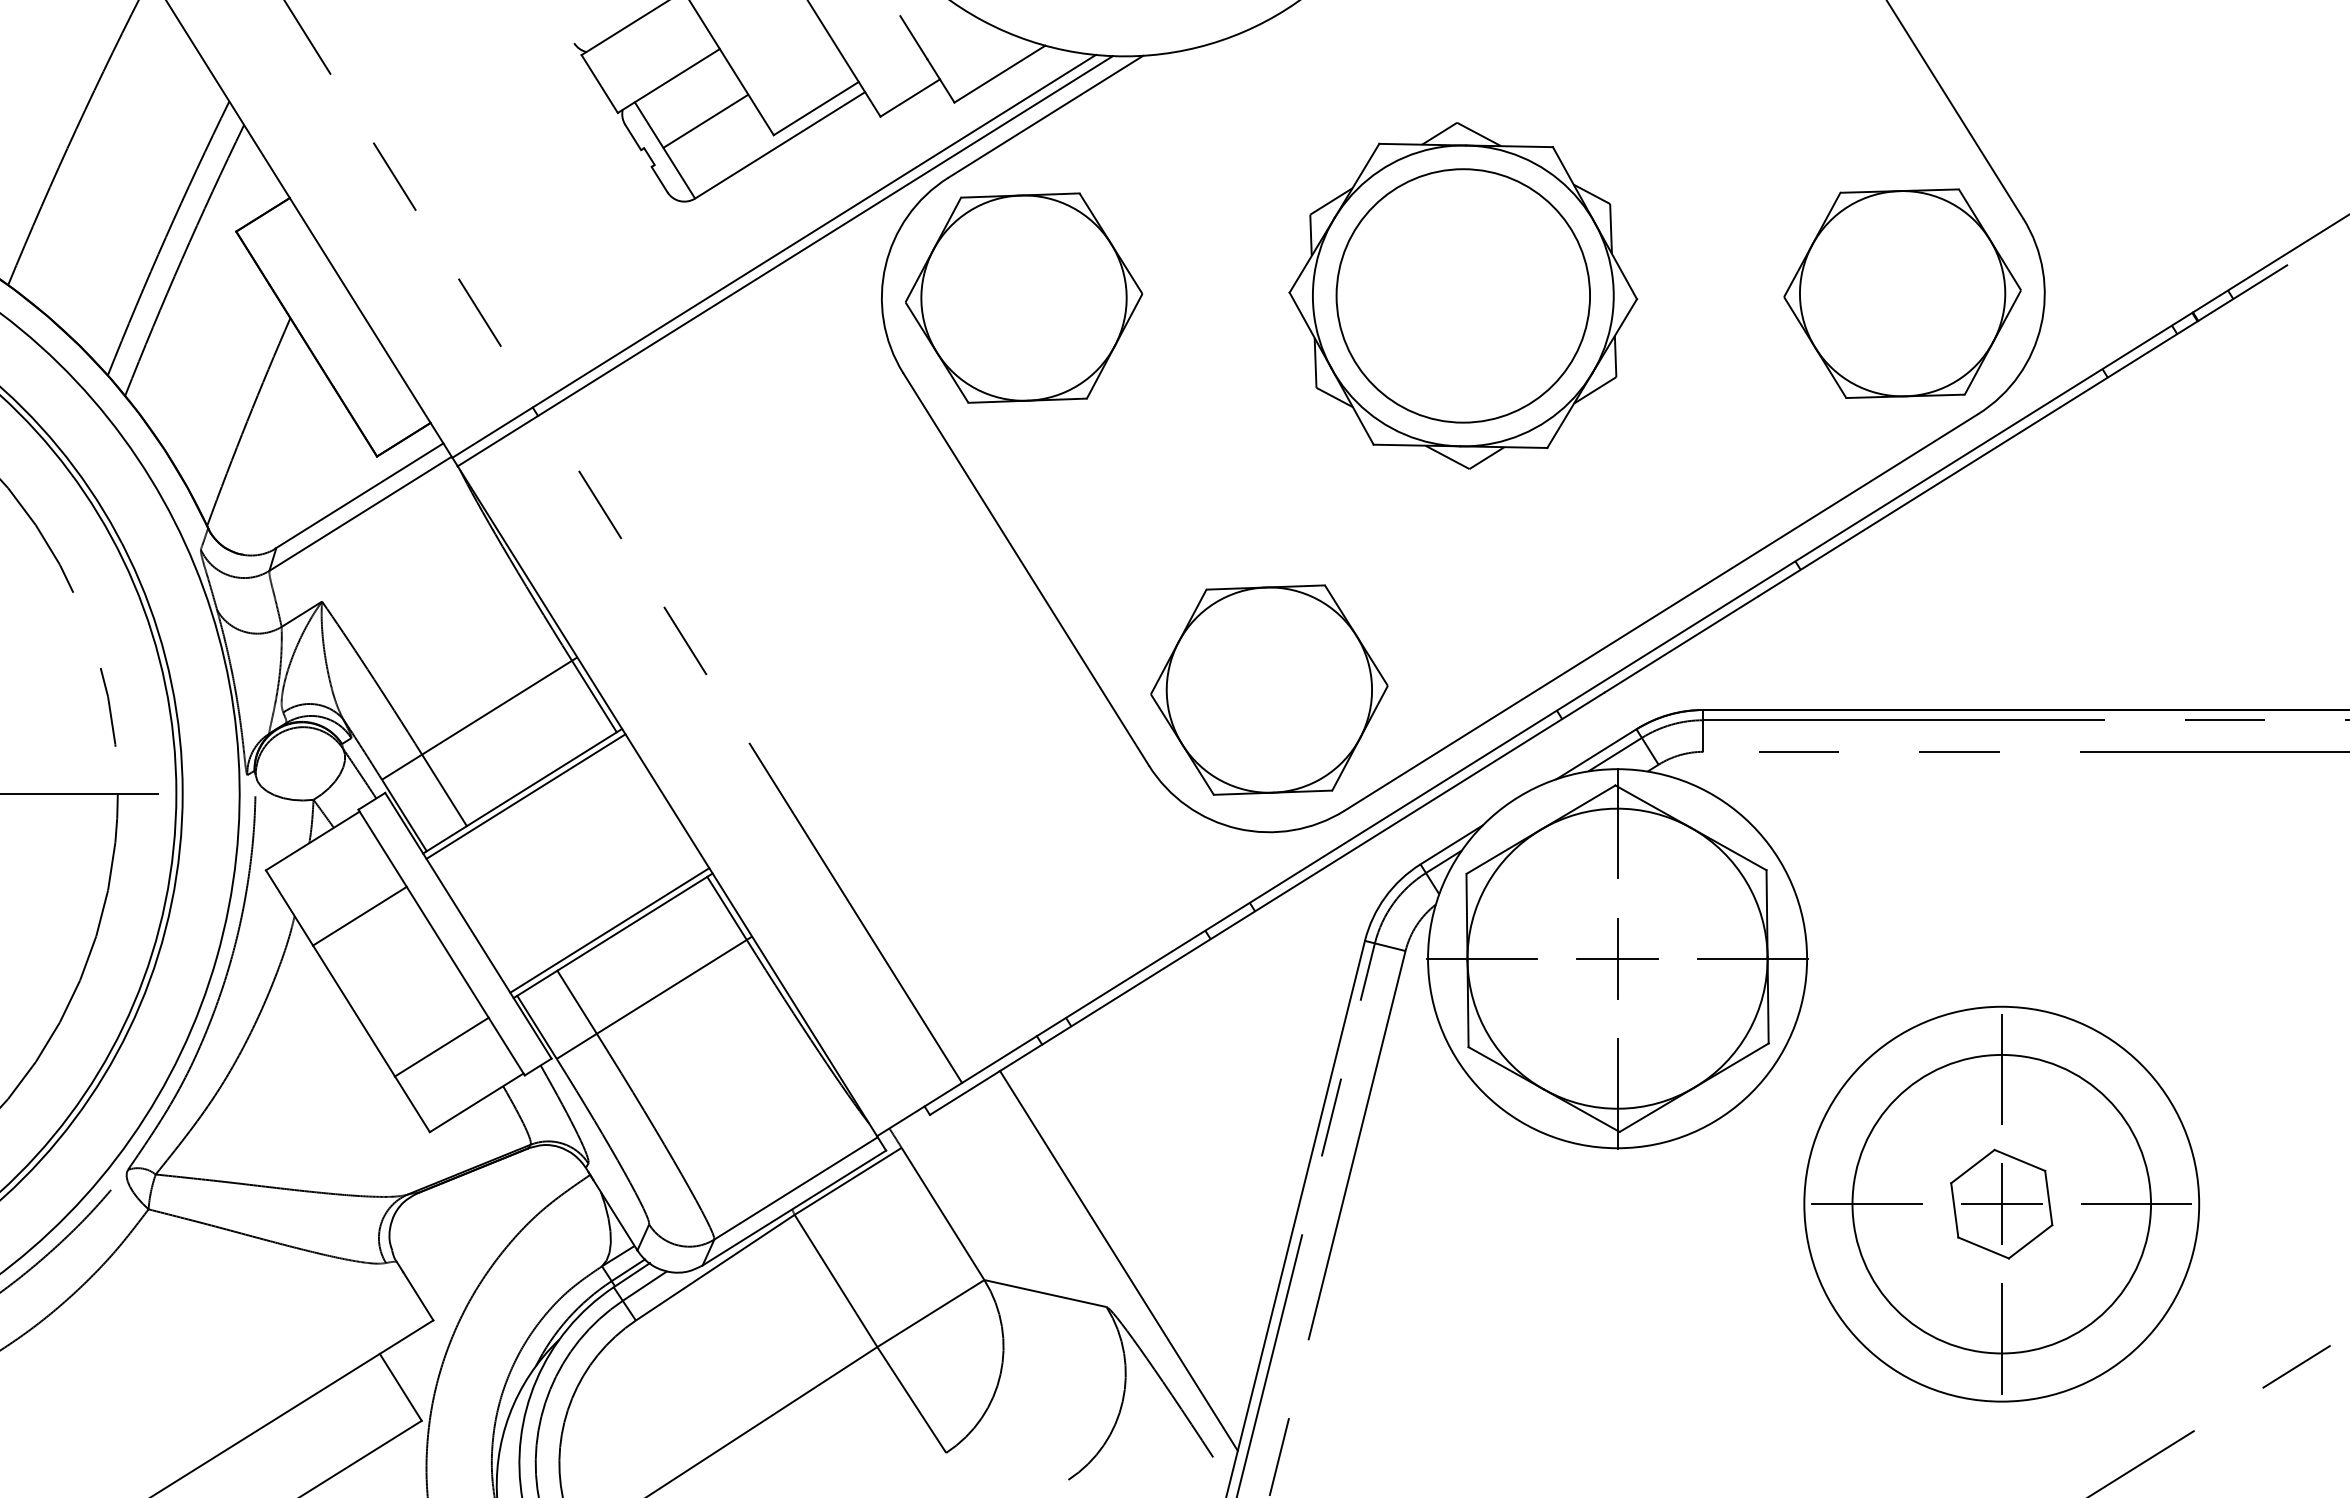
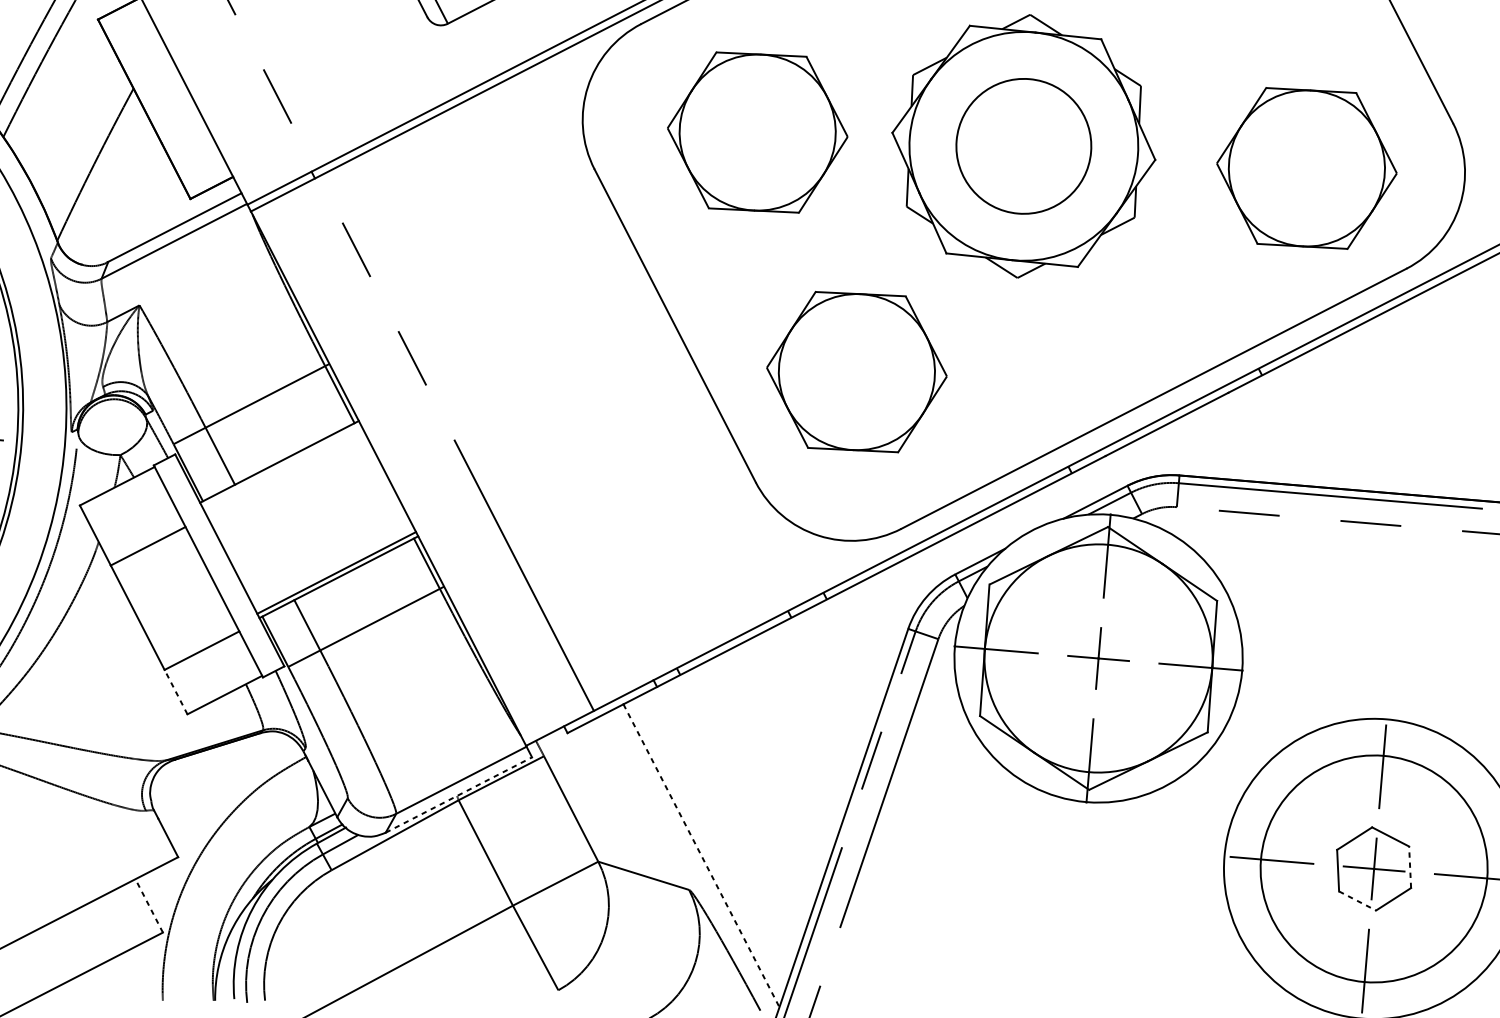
part: (1902, 293) -> (1306, 168), moved
circle: (1463, 295) -> (1024, 146), size x0.7
part: (1024, 297) -> (758, 132), moved
part: (1269, 689) -> (857, 371), moved
line: (525, 796) -> (281, 466), removed
line: (412, 1104) -> (176, 692), solid -> dashed
line: (2048, 1197) -> (1409, 866), solid -> dashed
line: (794, 1207) -> (459, 794), solid -> dashed
line: (1984, 1248) -> (1358, 901), solid -> dashed
line: (1119, 1261) -> (701, 856), solid -> dashed
line: (400, 1386) -> (149, 905), solid -> dashed

